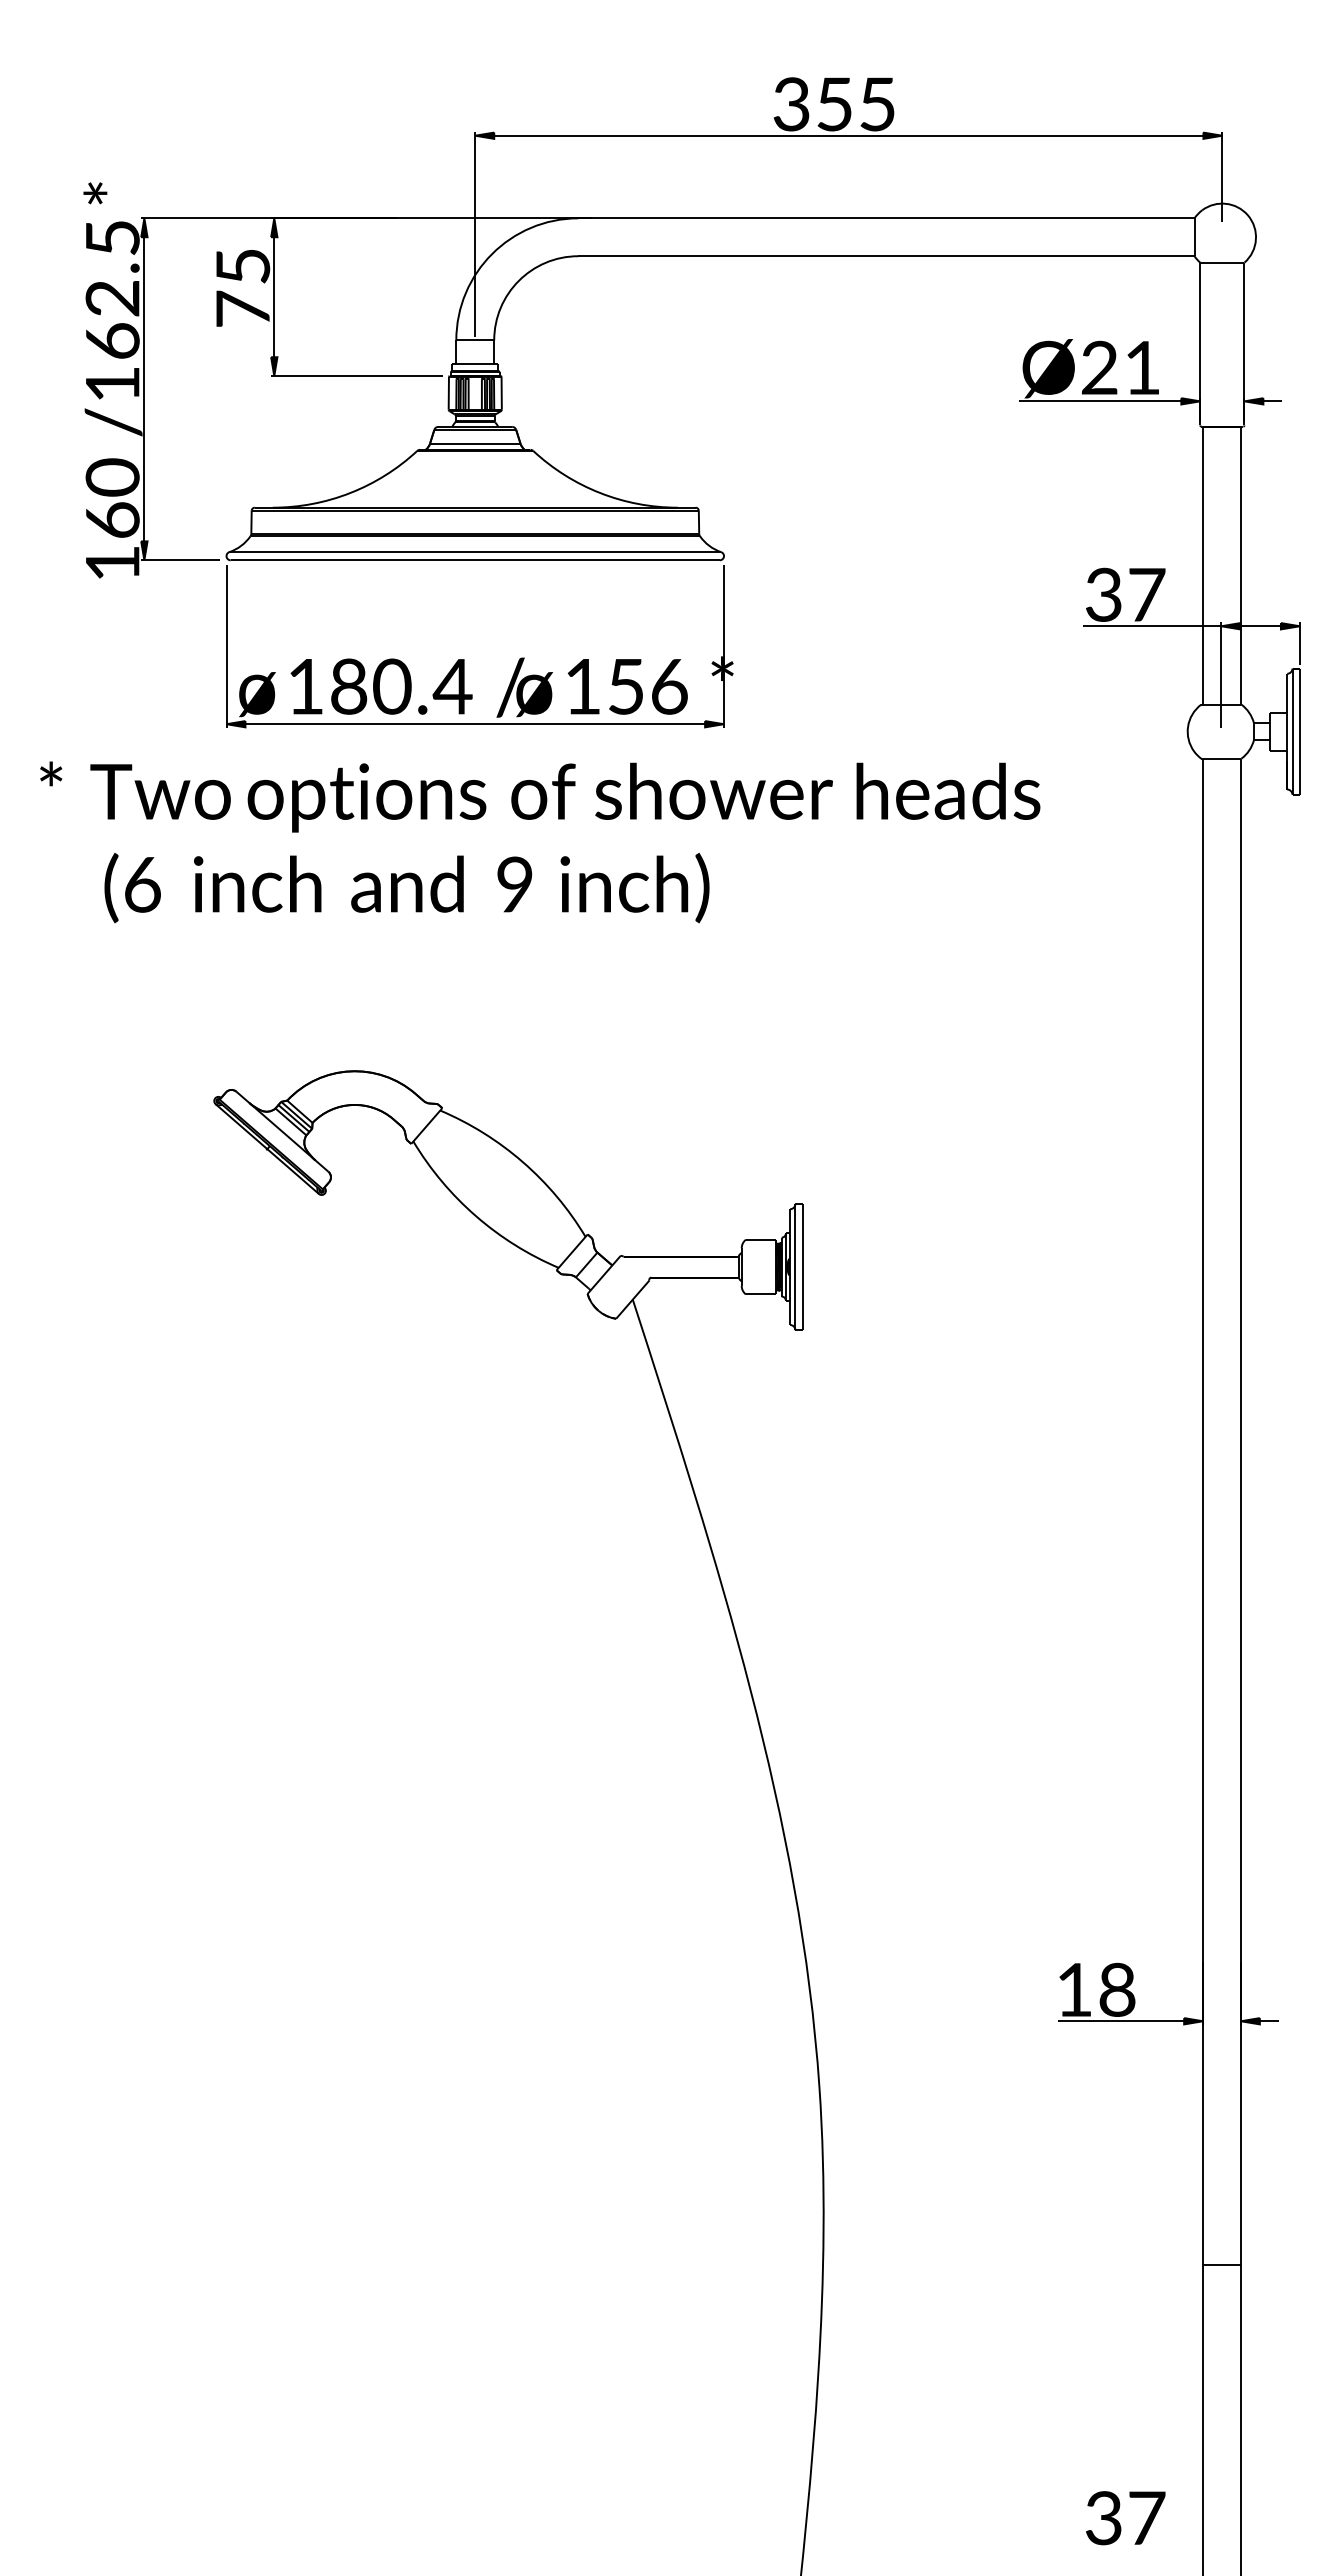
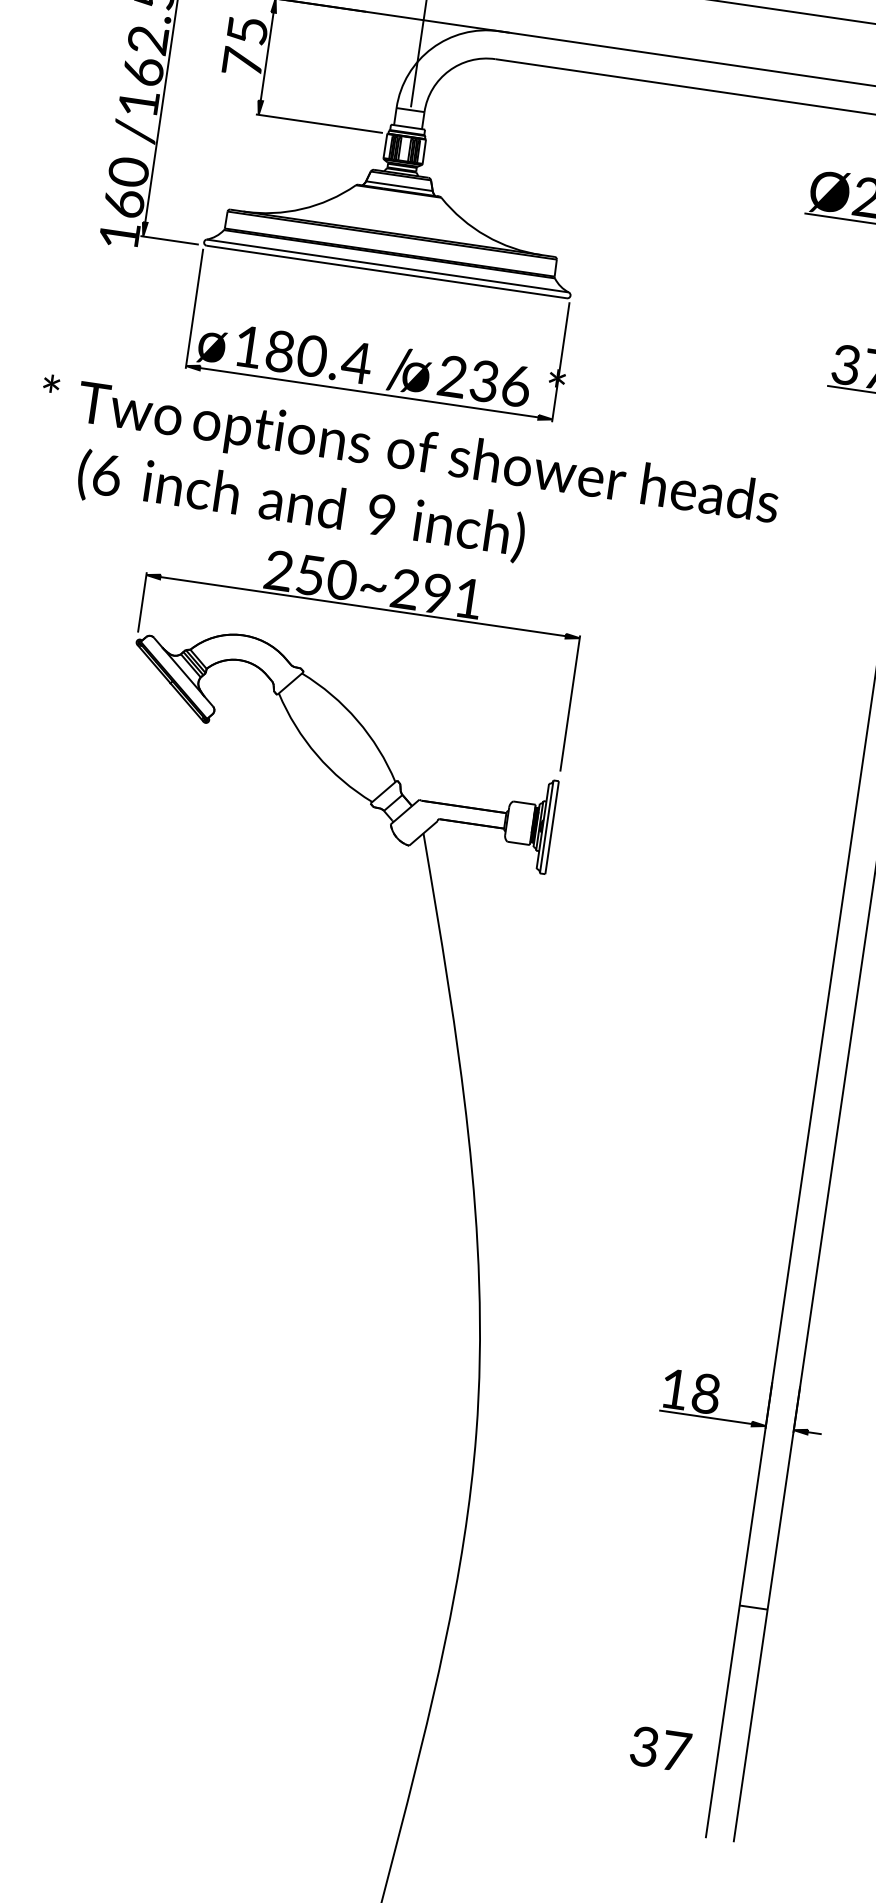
text: (604, 686) -> (468, 378), 156 -> 236
part: (508, 1010) -> (363, 607), added
text: (1125, 2518) -> (660, 1749), moved

